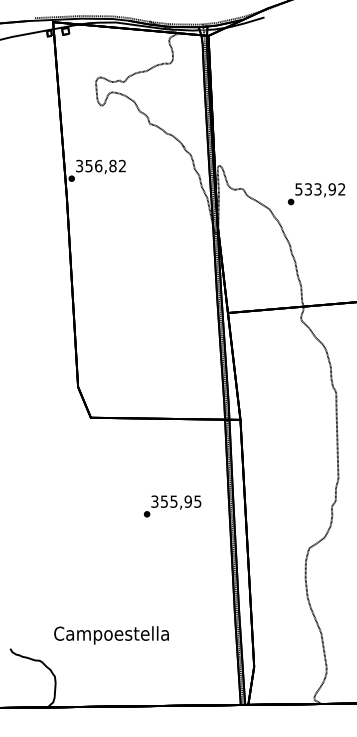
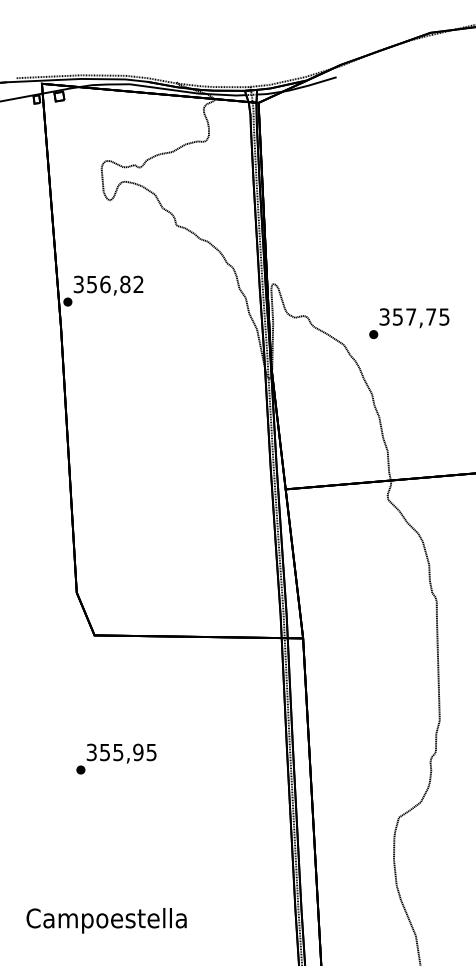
text: (320, 189) -> (414, 317), 533,92 -> 357,75
text: (172, 506) -> (116, 759), moved
text: (111, 635) -> (106, 920), moved

